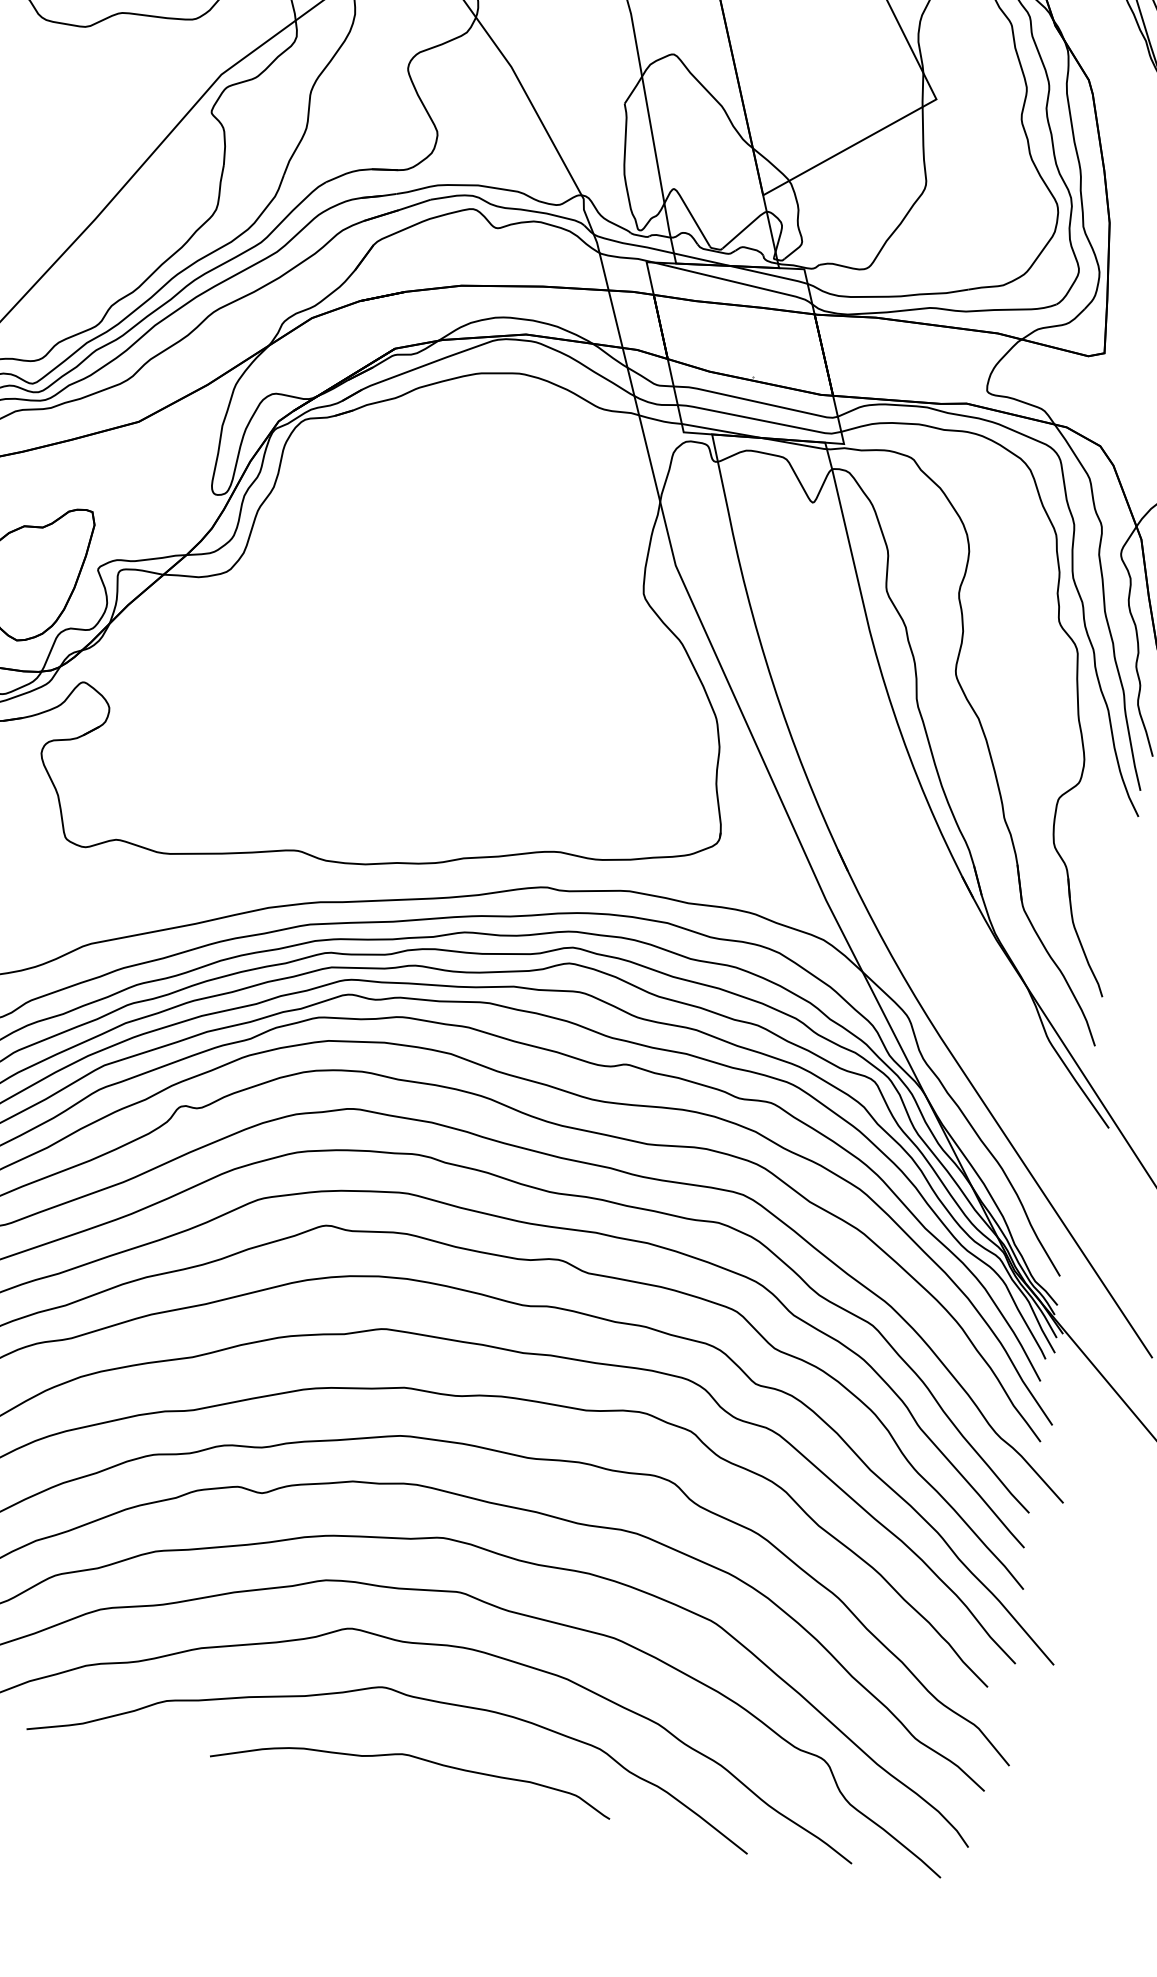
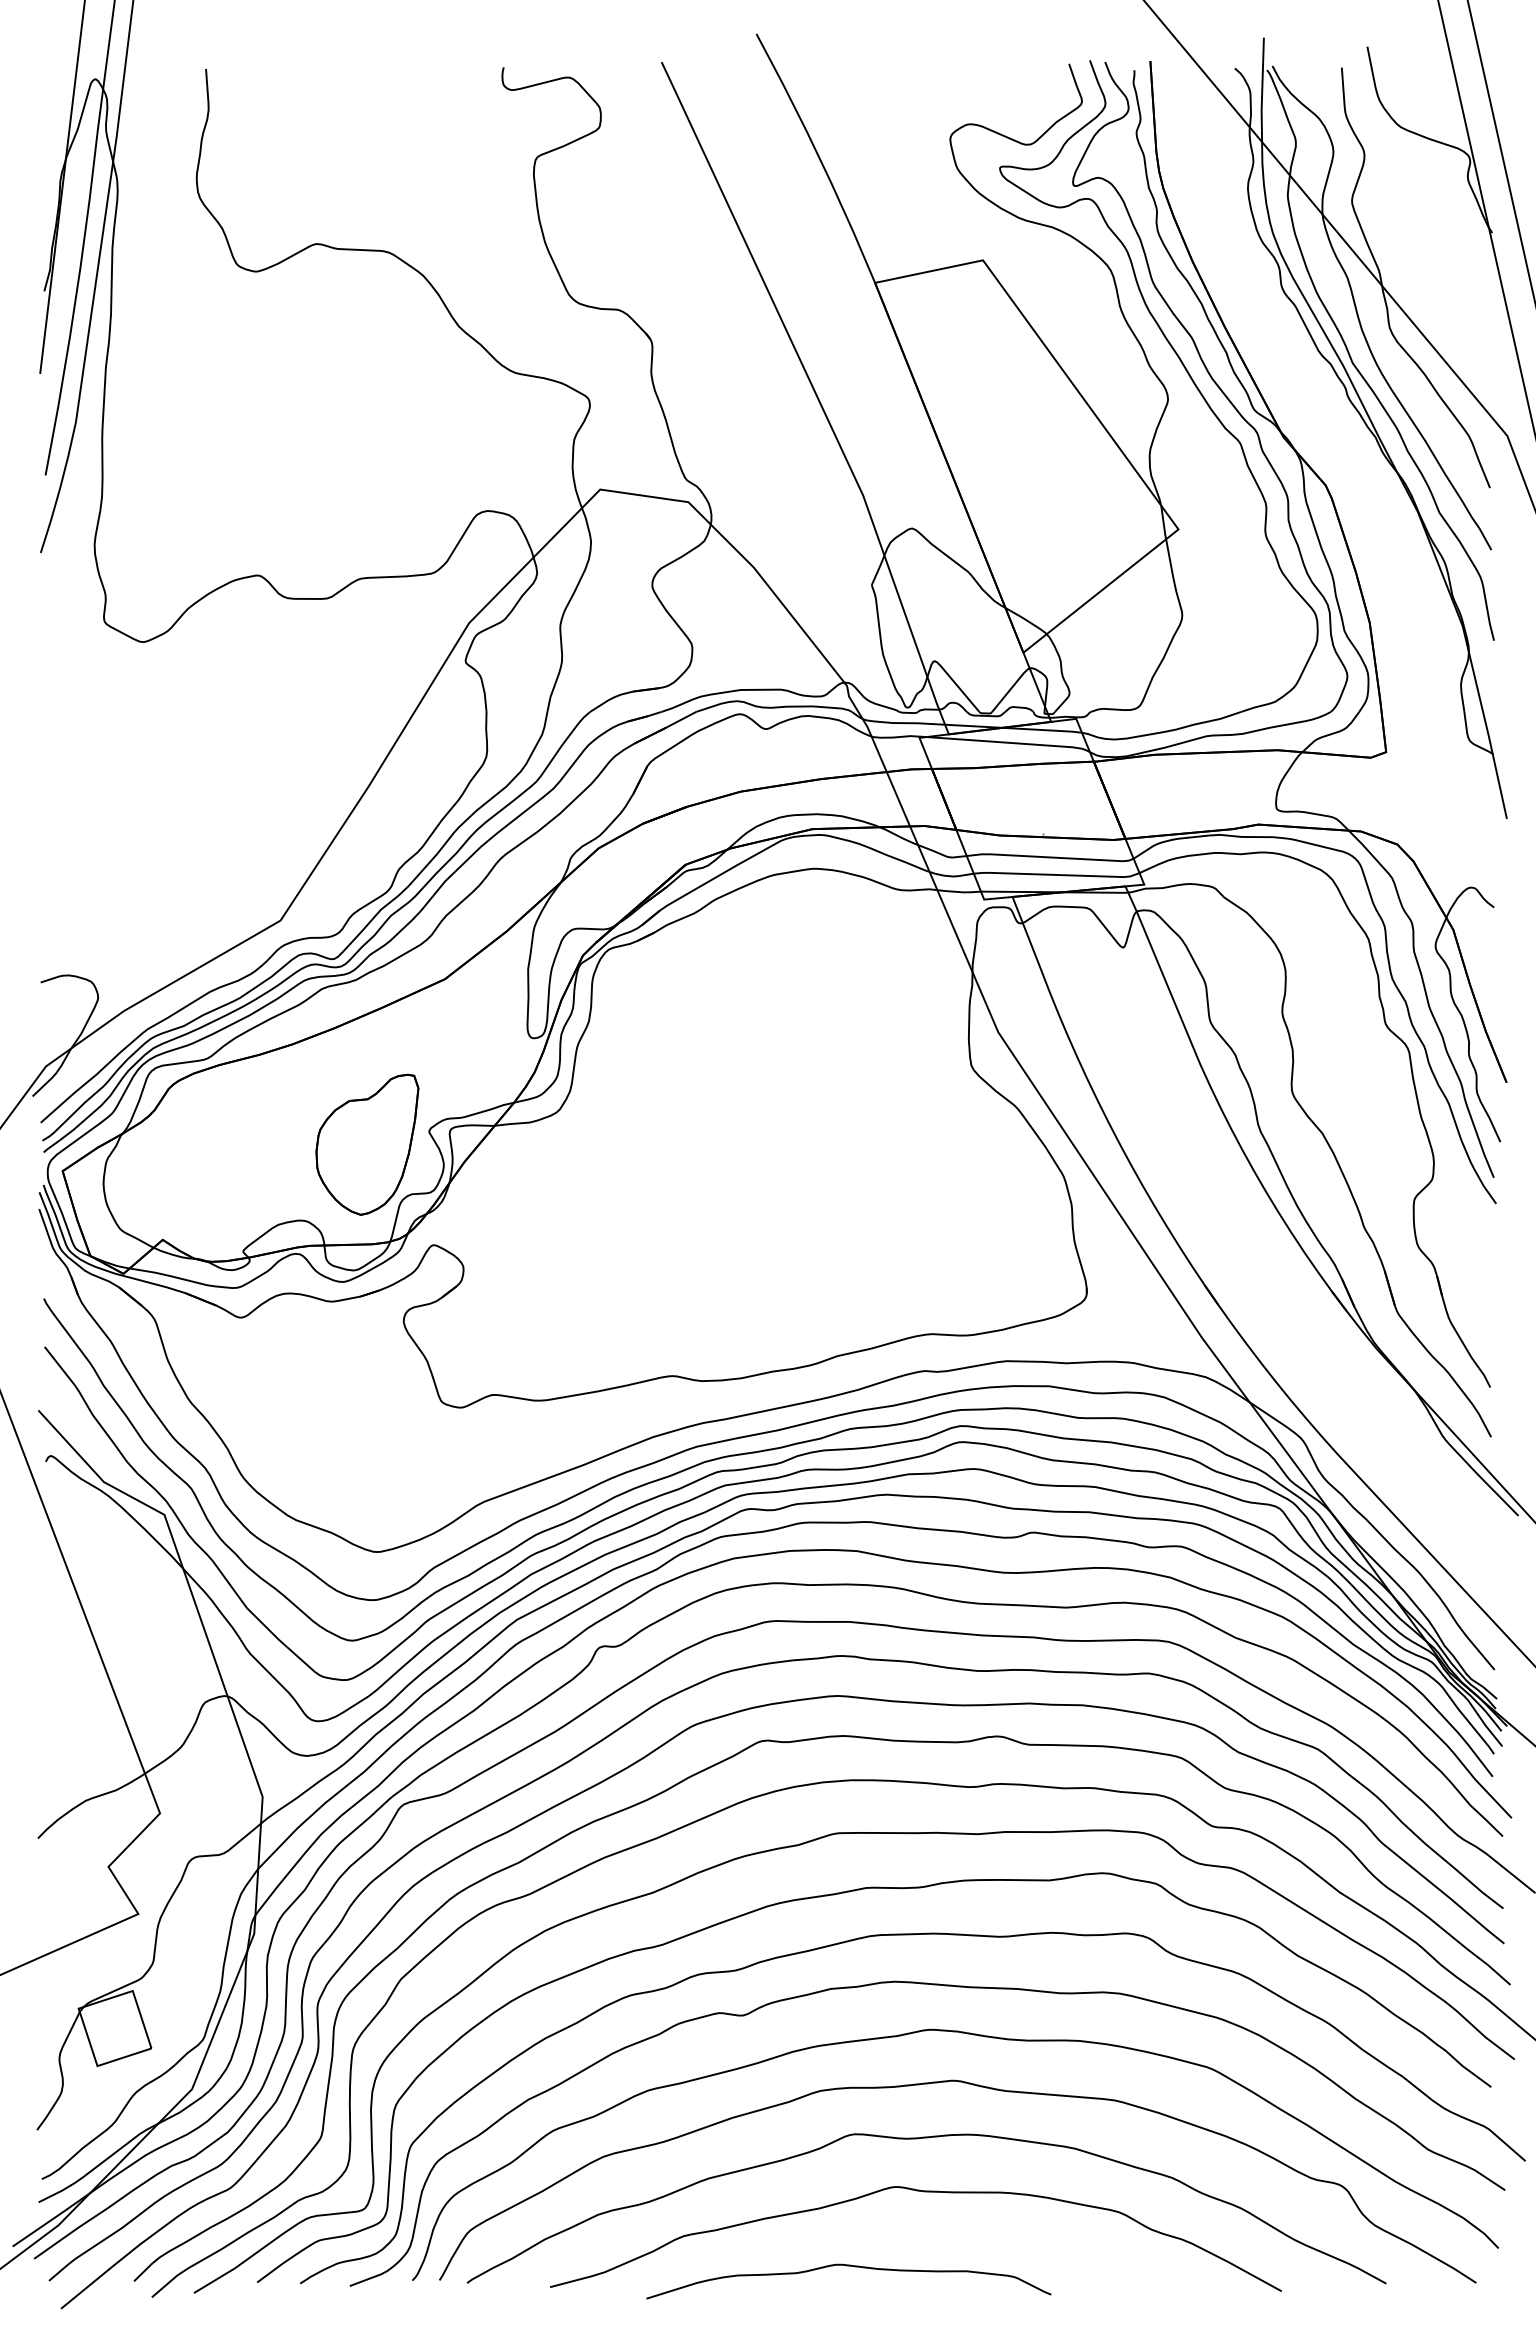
curve: (414, 1758) -> (848, 2266), moved

